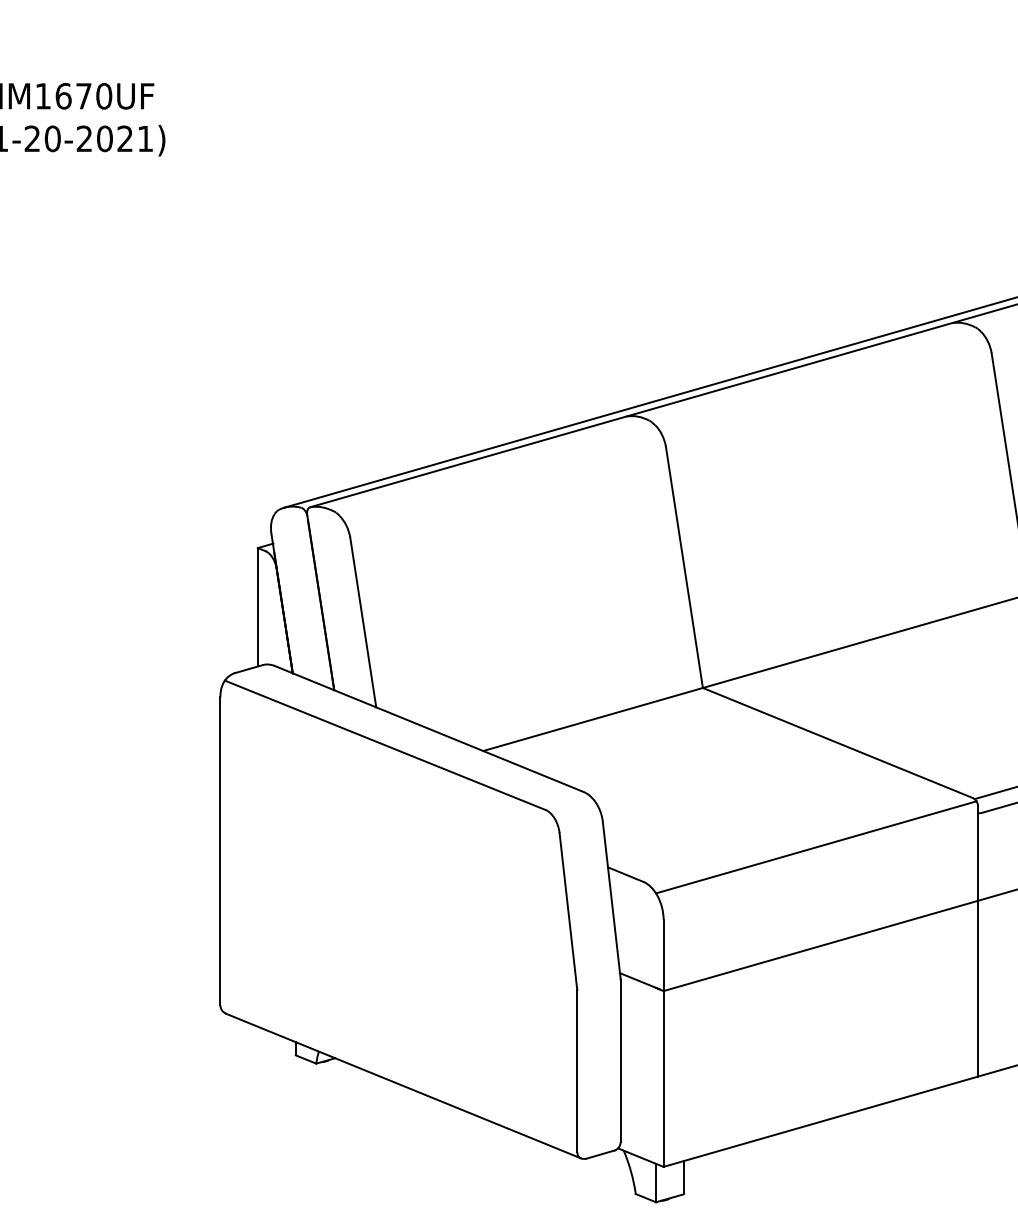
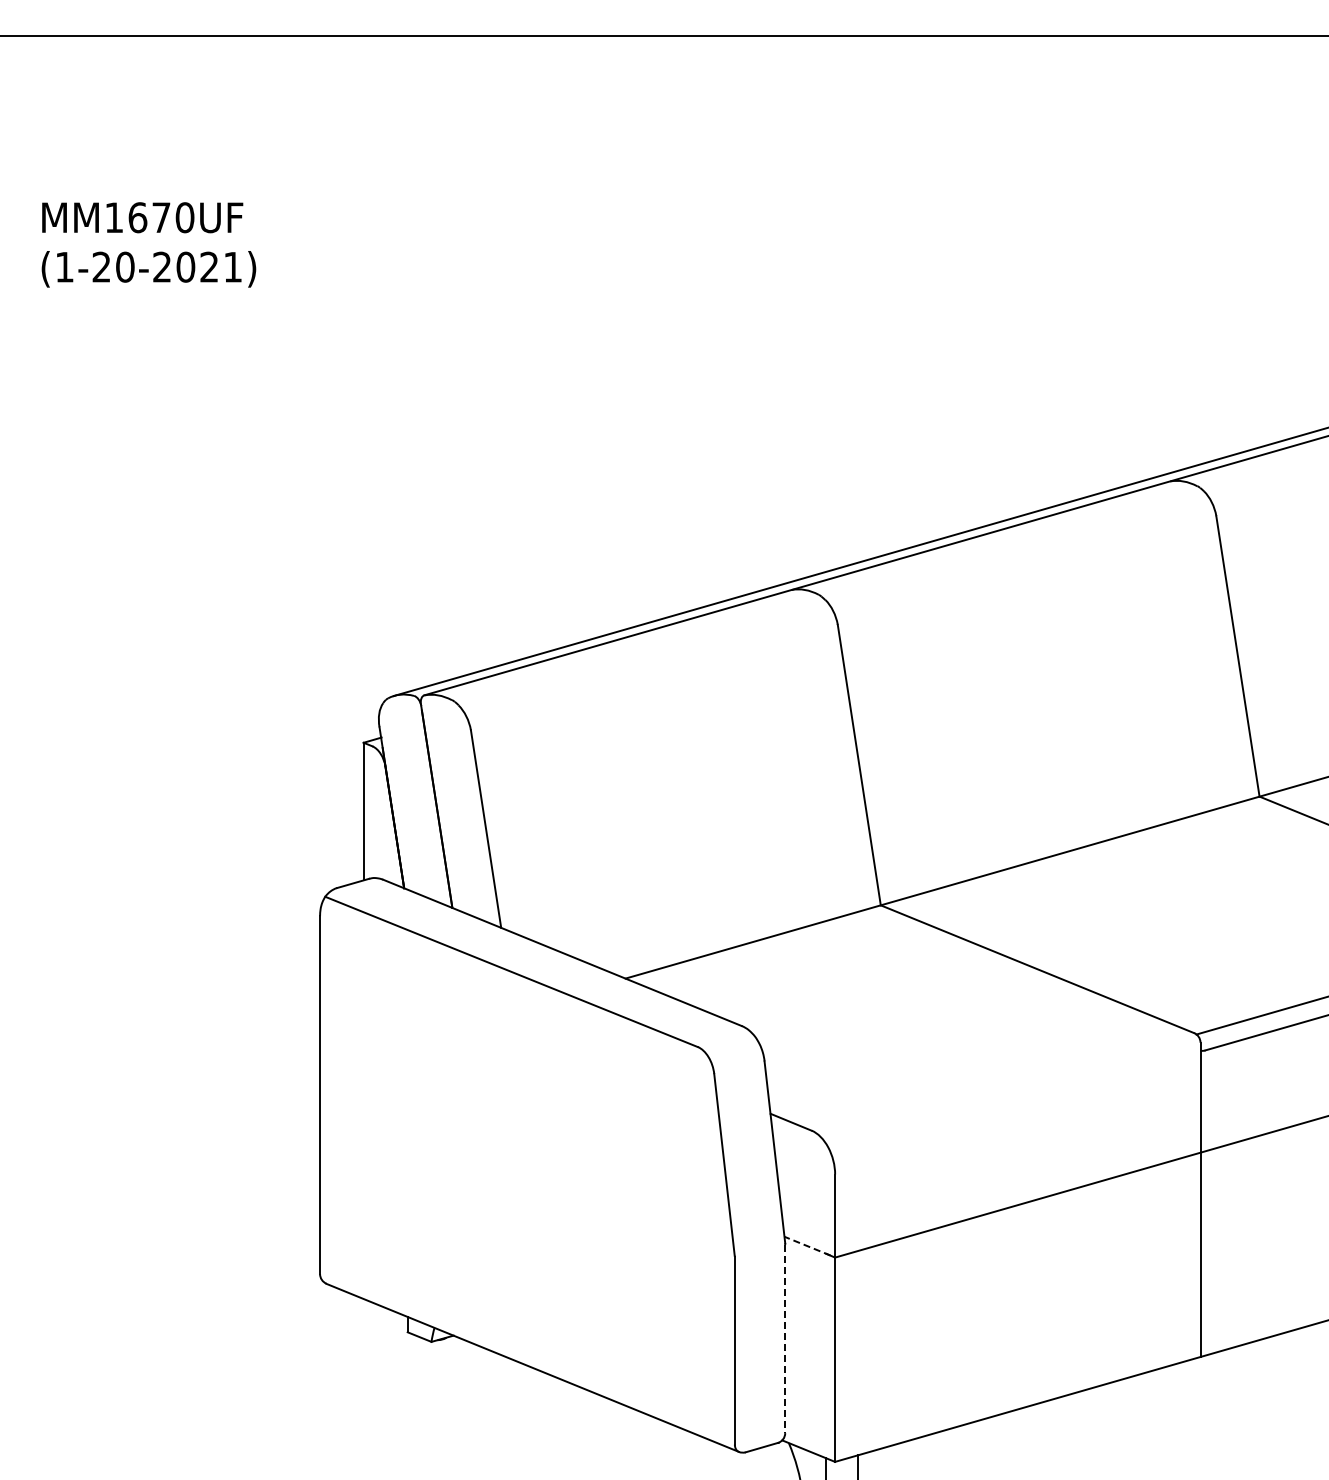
line: (816, 847) -> (1012, 1090), removed
line: (639, 981) -> (807, 1246), solid -> dashed
line: (620, 1061) -> (785, 1339), solid -> dashed

